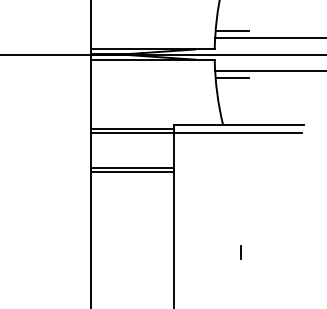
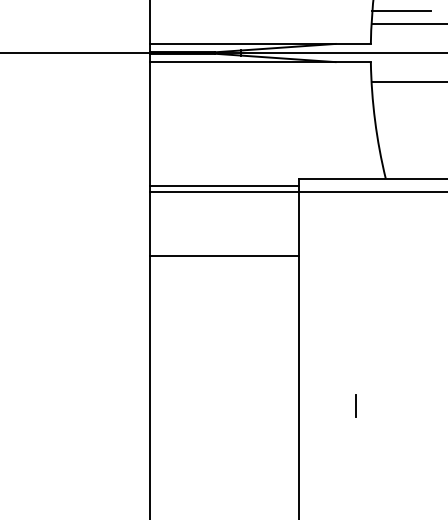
line: (231, 77) -> (400, 93), removed
line: (132, 171) -> (224, 261), removed
line: (240, 252) -> (356, 406), moved

